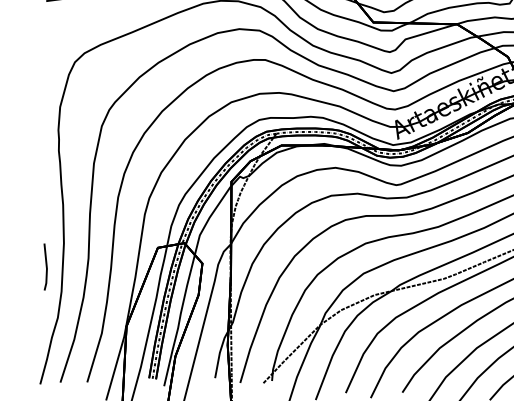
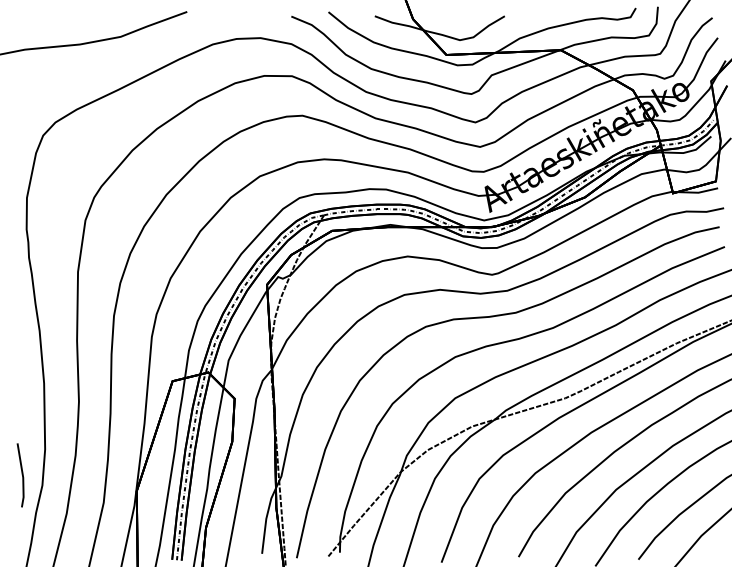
line: (45, 266) -> (21, 474), moved

